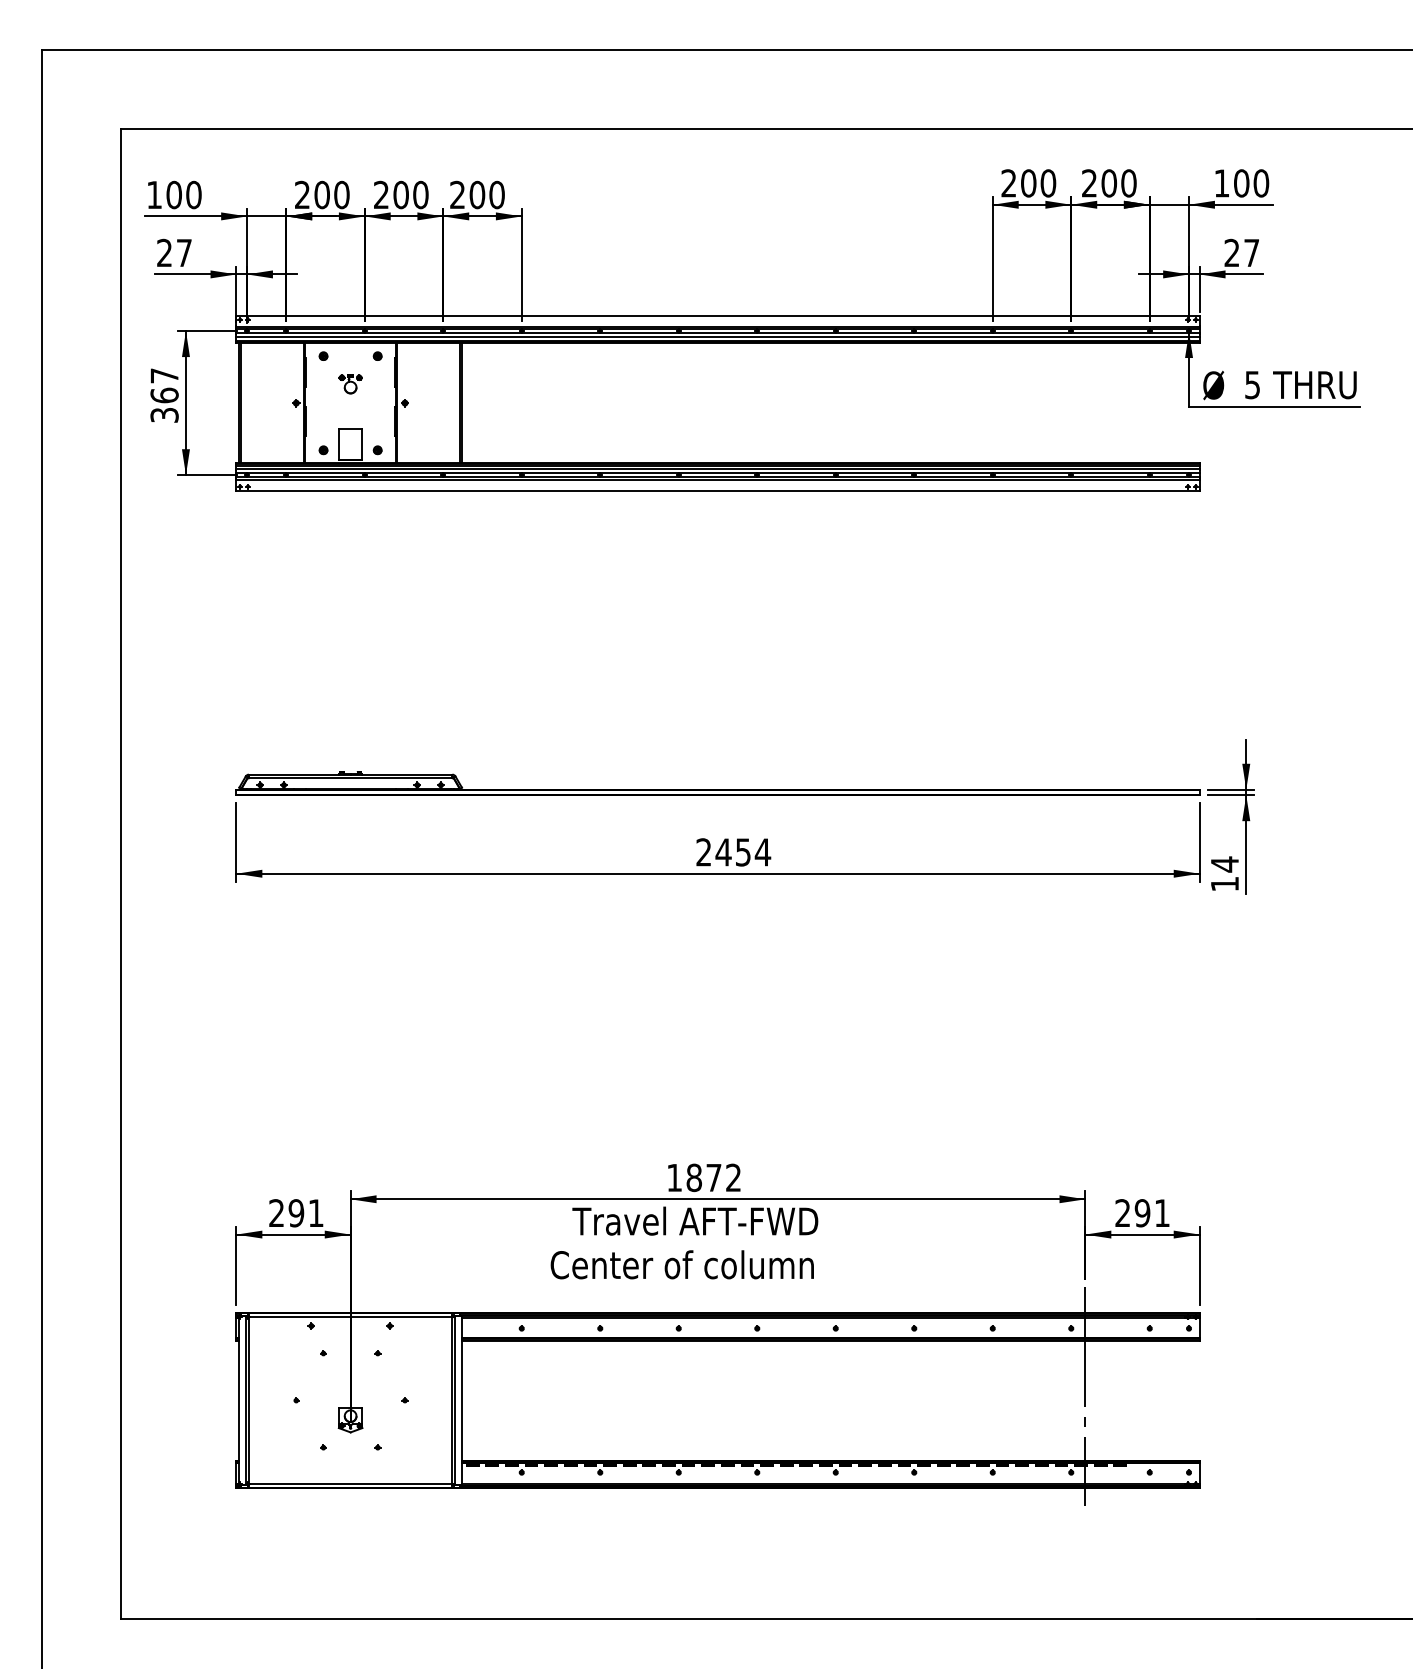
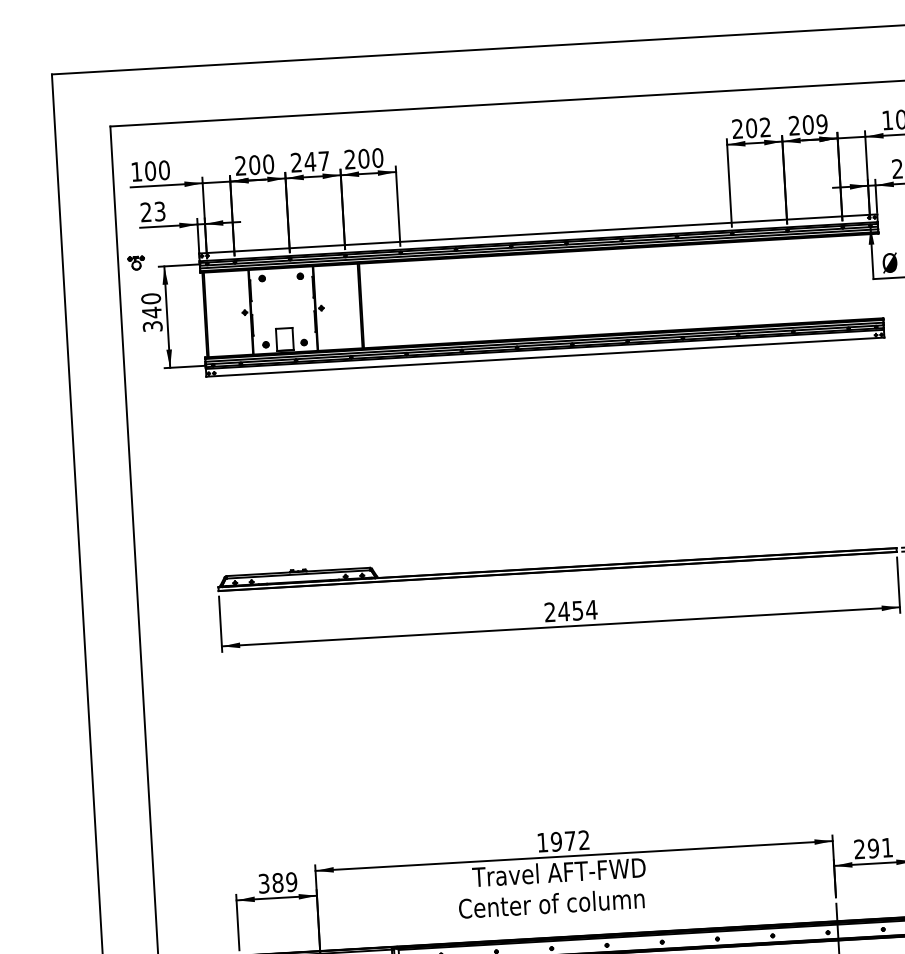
text: (1048, 183) -> (765, 127), 200 -> 202
text: (1128, 183) -> (821, 124), 200 -> 209
text: (410, 194) -> (316, 161), 200 -> 247
text: (184, 252) -> (160, 211), 27 -> 23
part: (350, 384) -> (136, 263), moved
text: (164, 385) -> (151, 305), 367 -> 340
text: (693, 1177) -> (555, 841), 1872 -> 1972
text: (296, 1213) -> (277, 883), 291 -> 389

